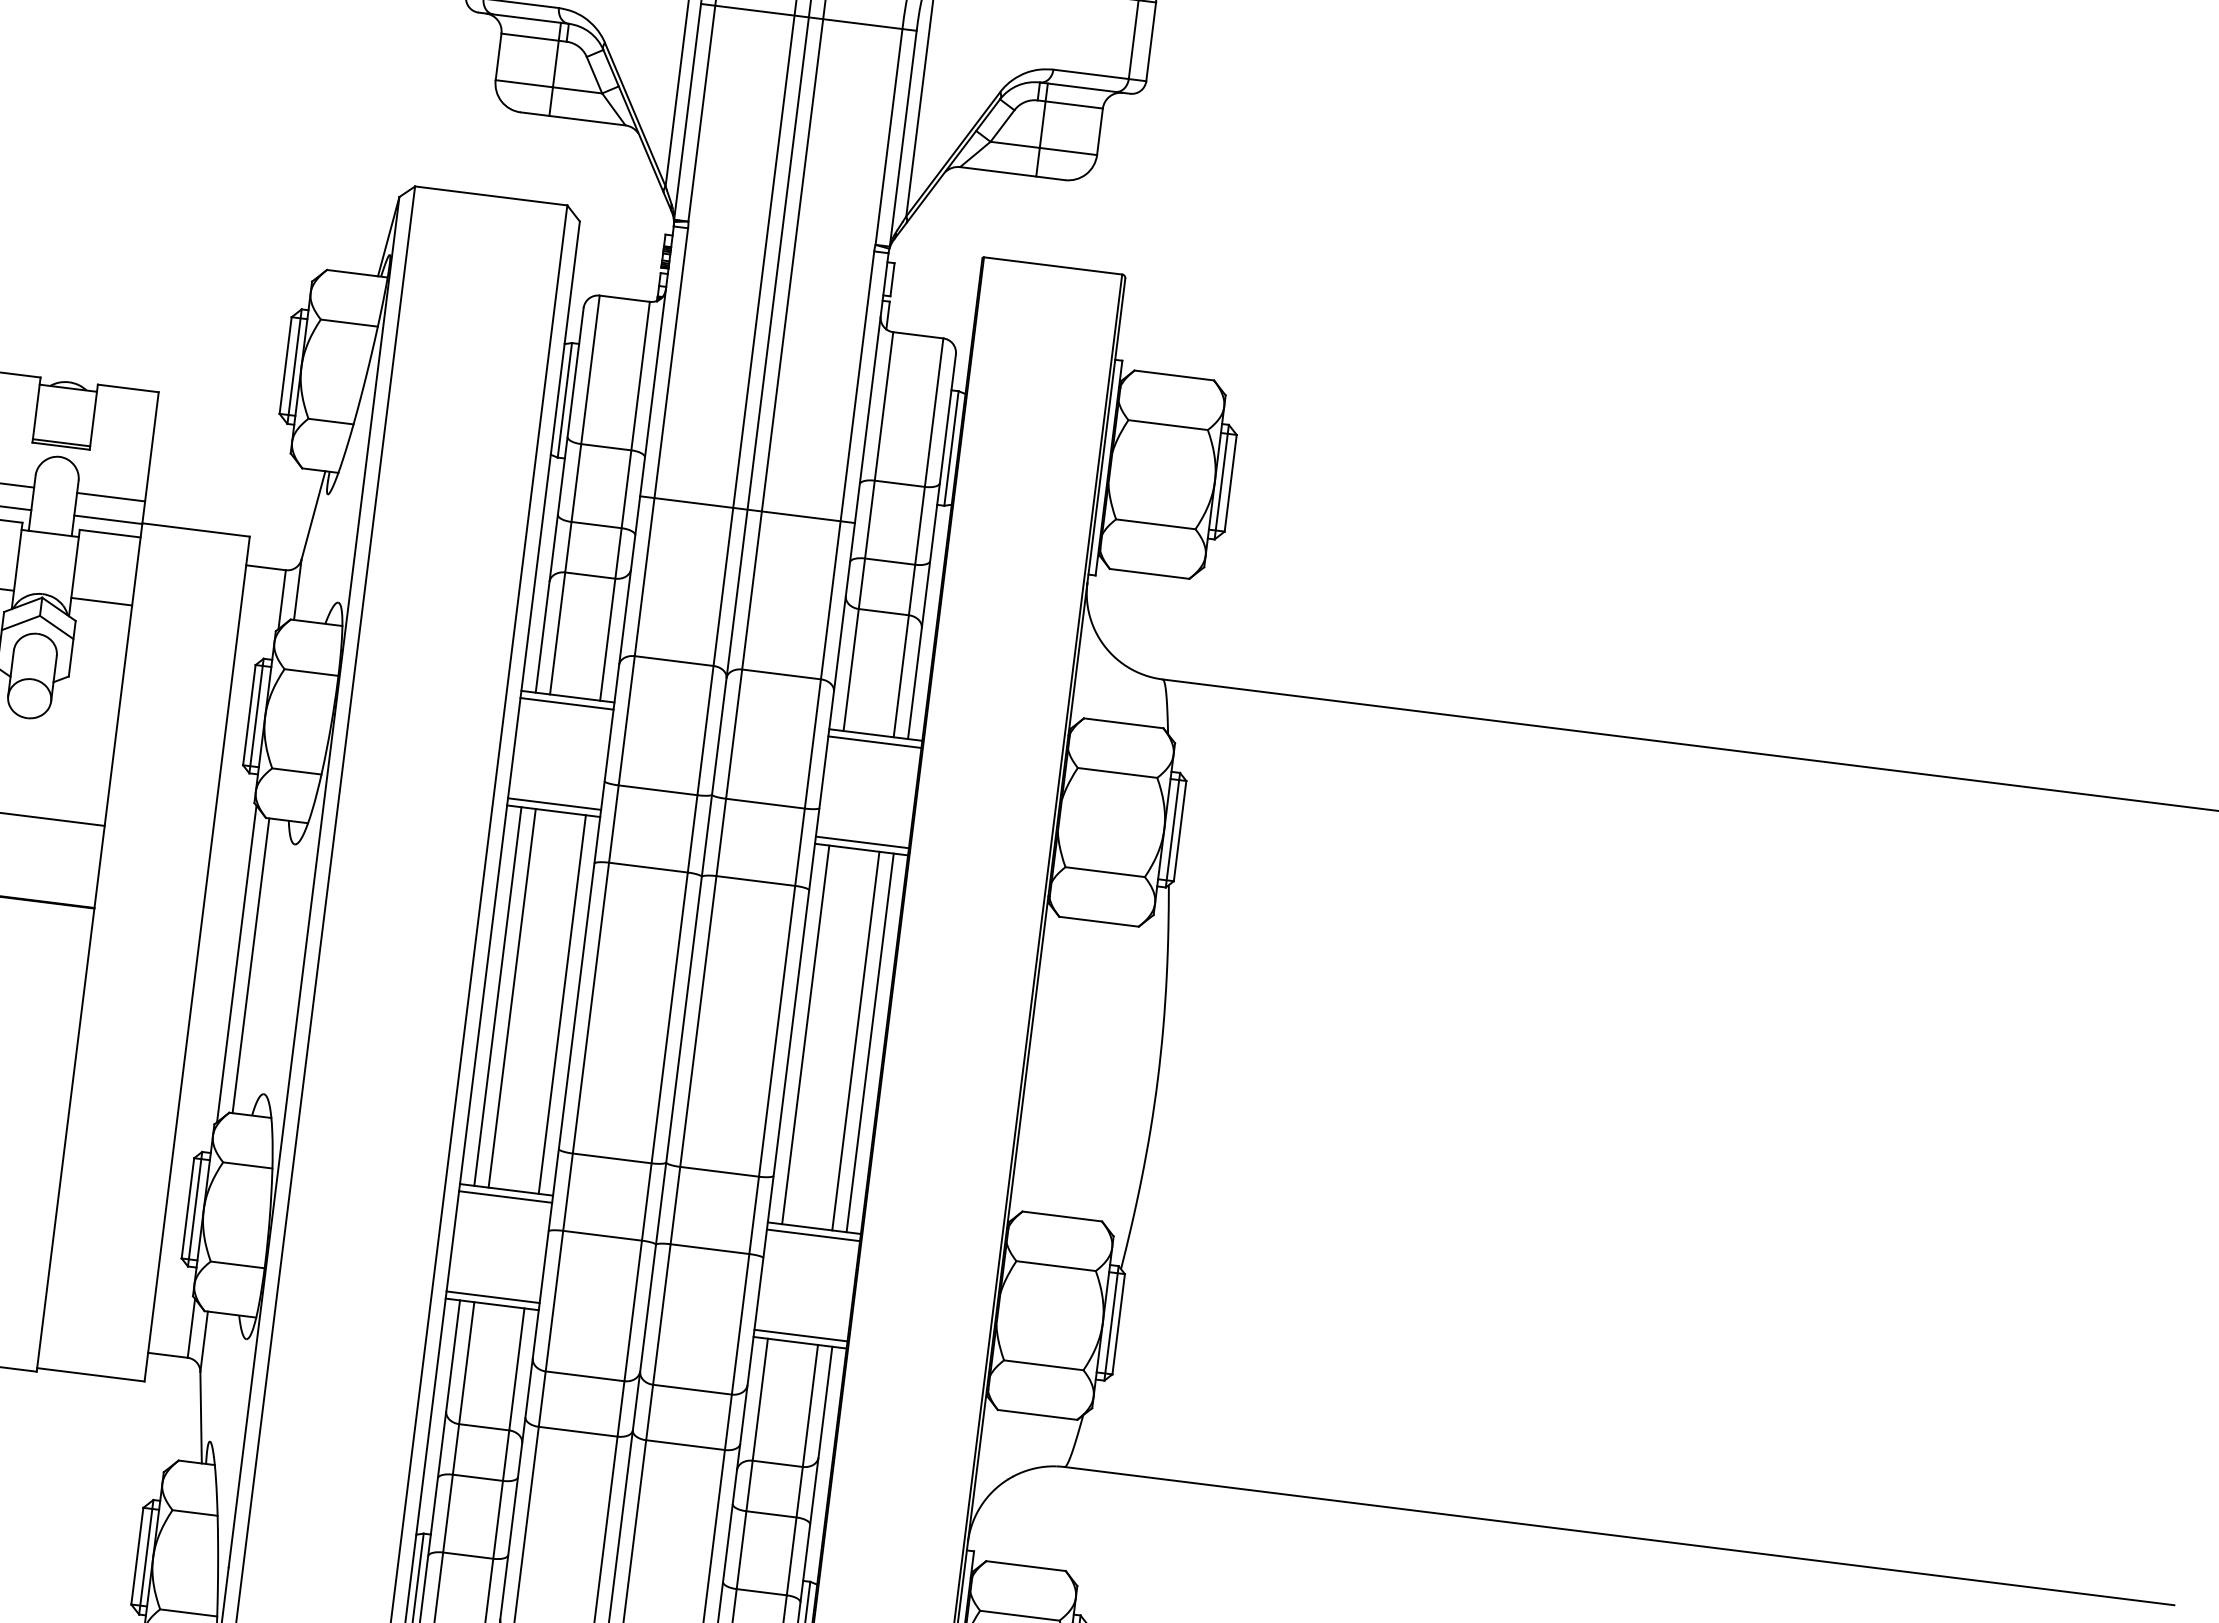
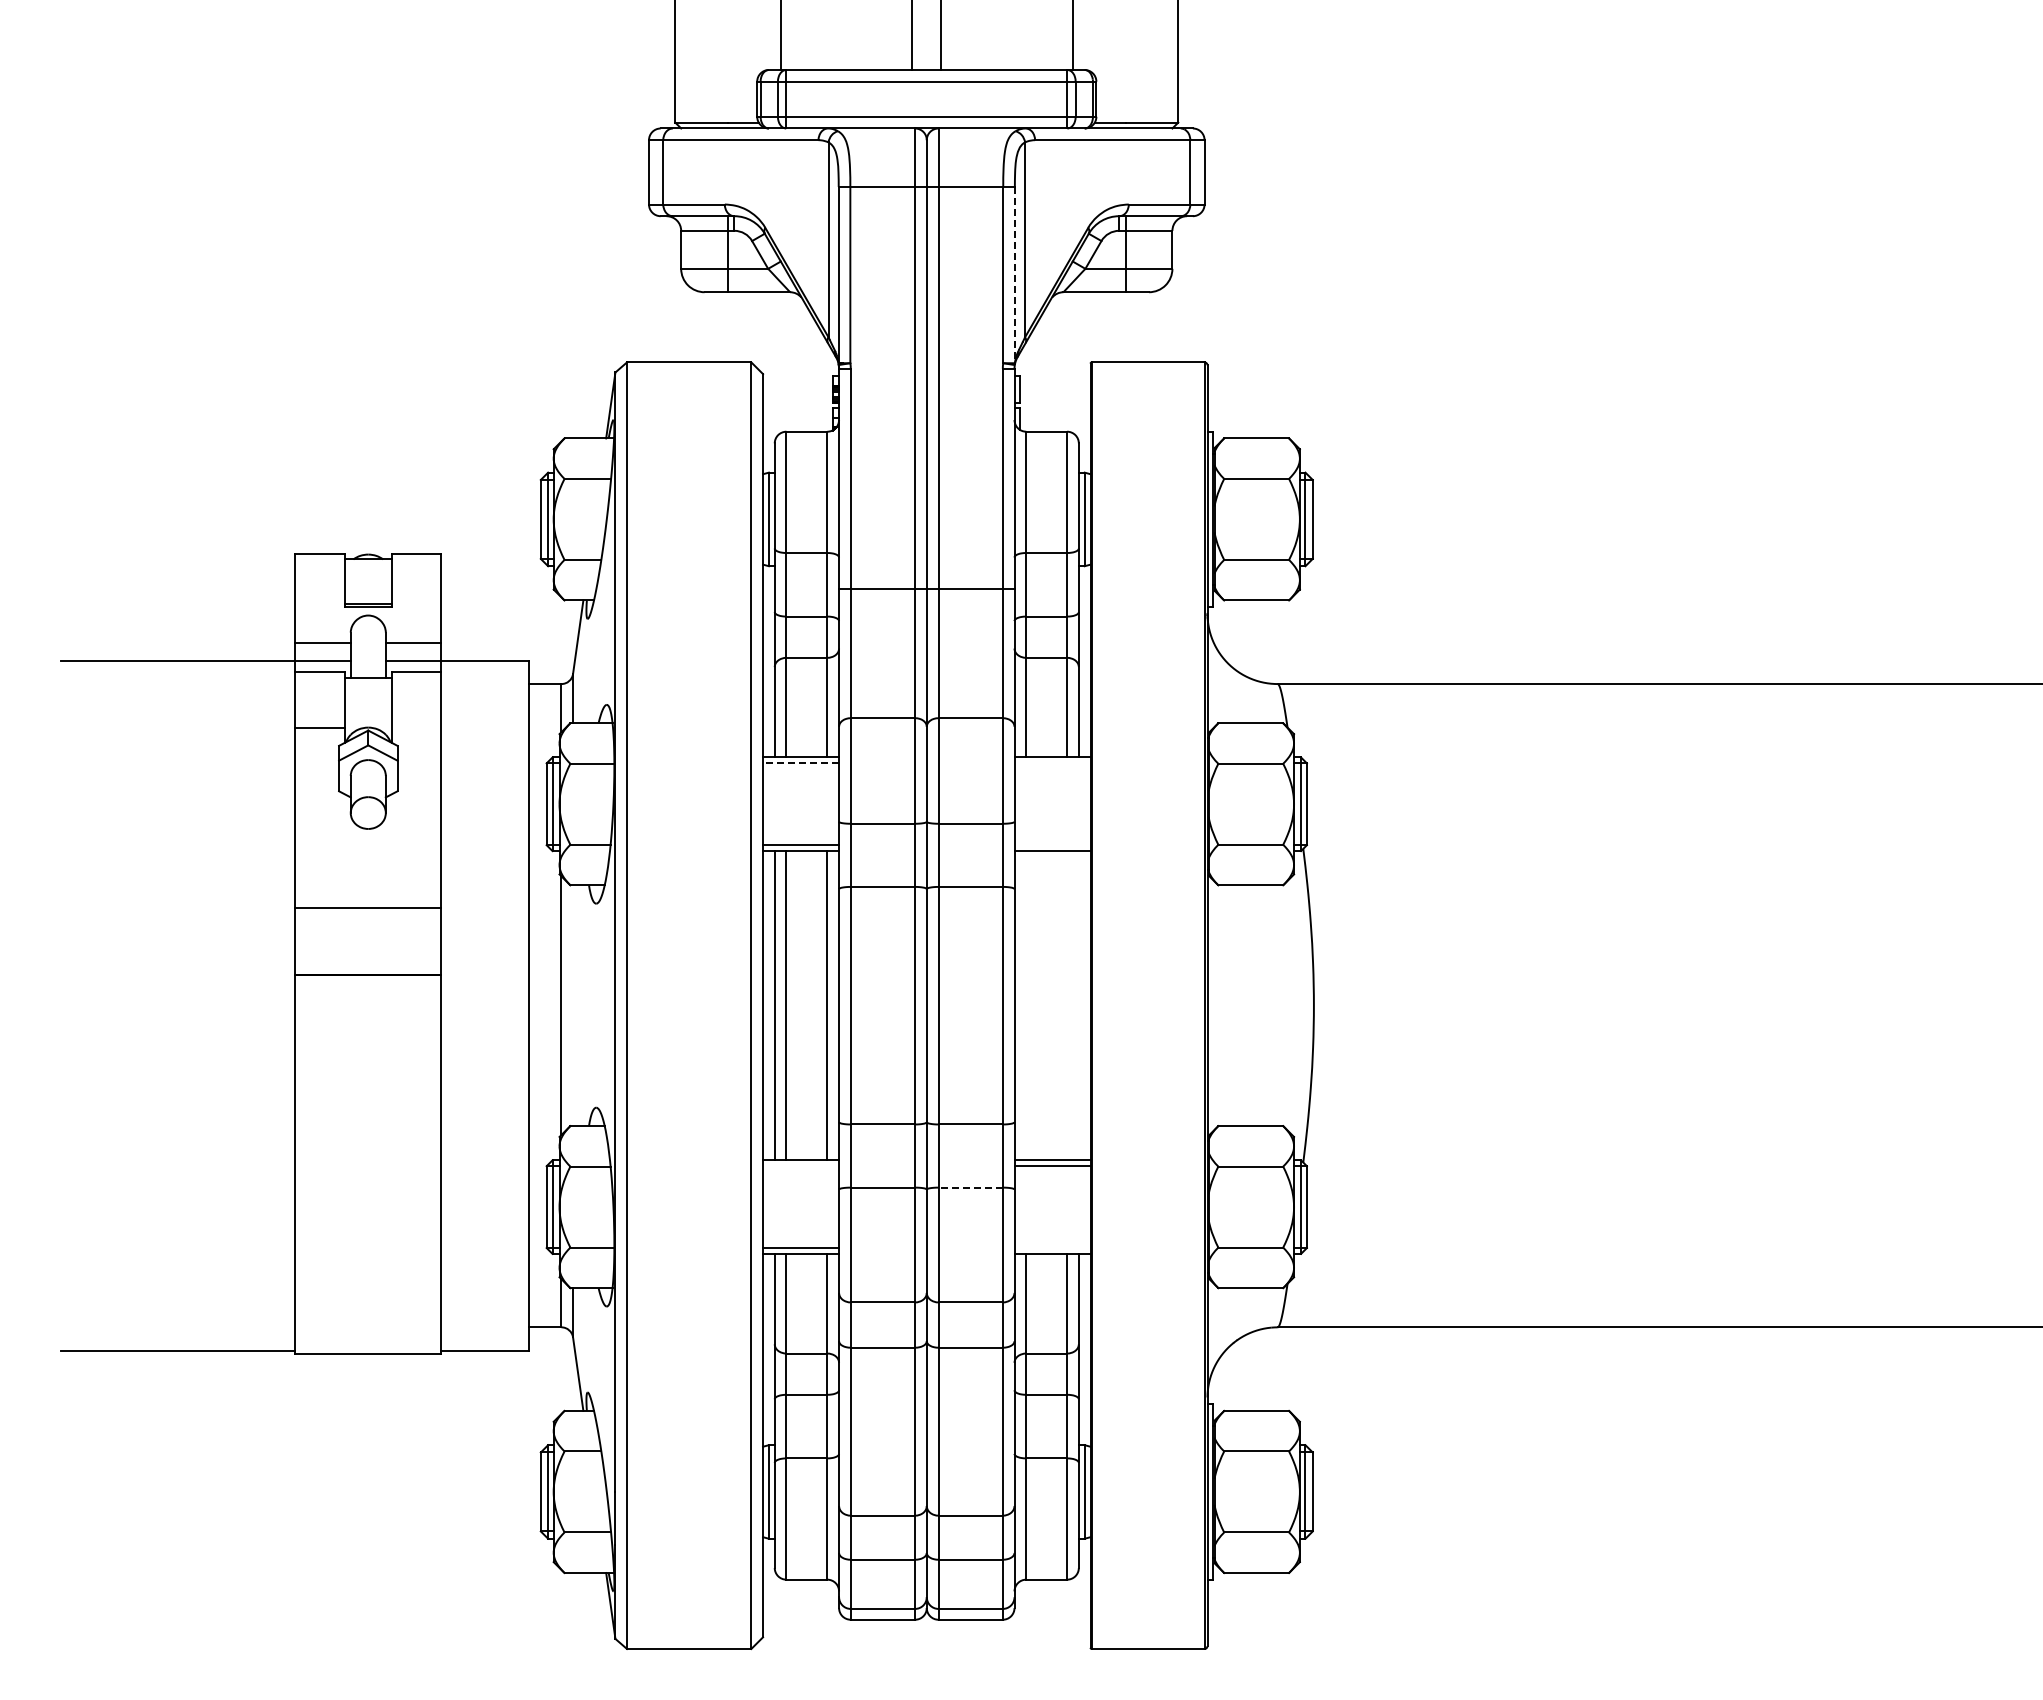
line: (902, 139) -> (1014, 275), solid -> dashed
line: (101, 601) -> (416, 727), removed
line: (566, 703) -> (800, 763), solid -> dashed
line: (874, 742) -> (1052, 763), removed
line: (862, 842) -> (1052, 845), removed
line: (251, 965) -> (573, 1005), removed
line: (806, 1034) -> (1026, 1005), removed
line: (856, 1040) -> (1067, 1005), removed
line: (869, 1042) -> (1078, 1005), removed
line: (506, 1197) -> (801, 1166), removed
line: (709, 1248) -> (970, 1187), solid -> dashed
line: (800, 1336) -> (1052, 1248), removed

